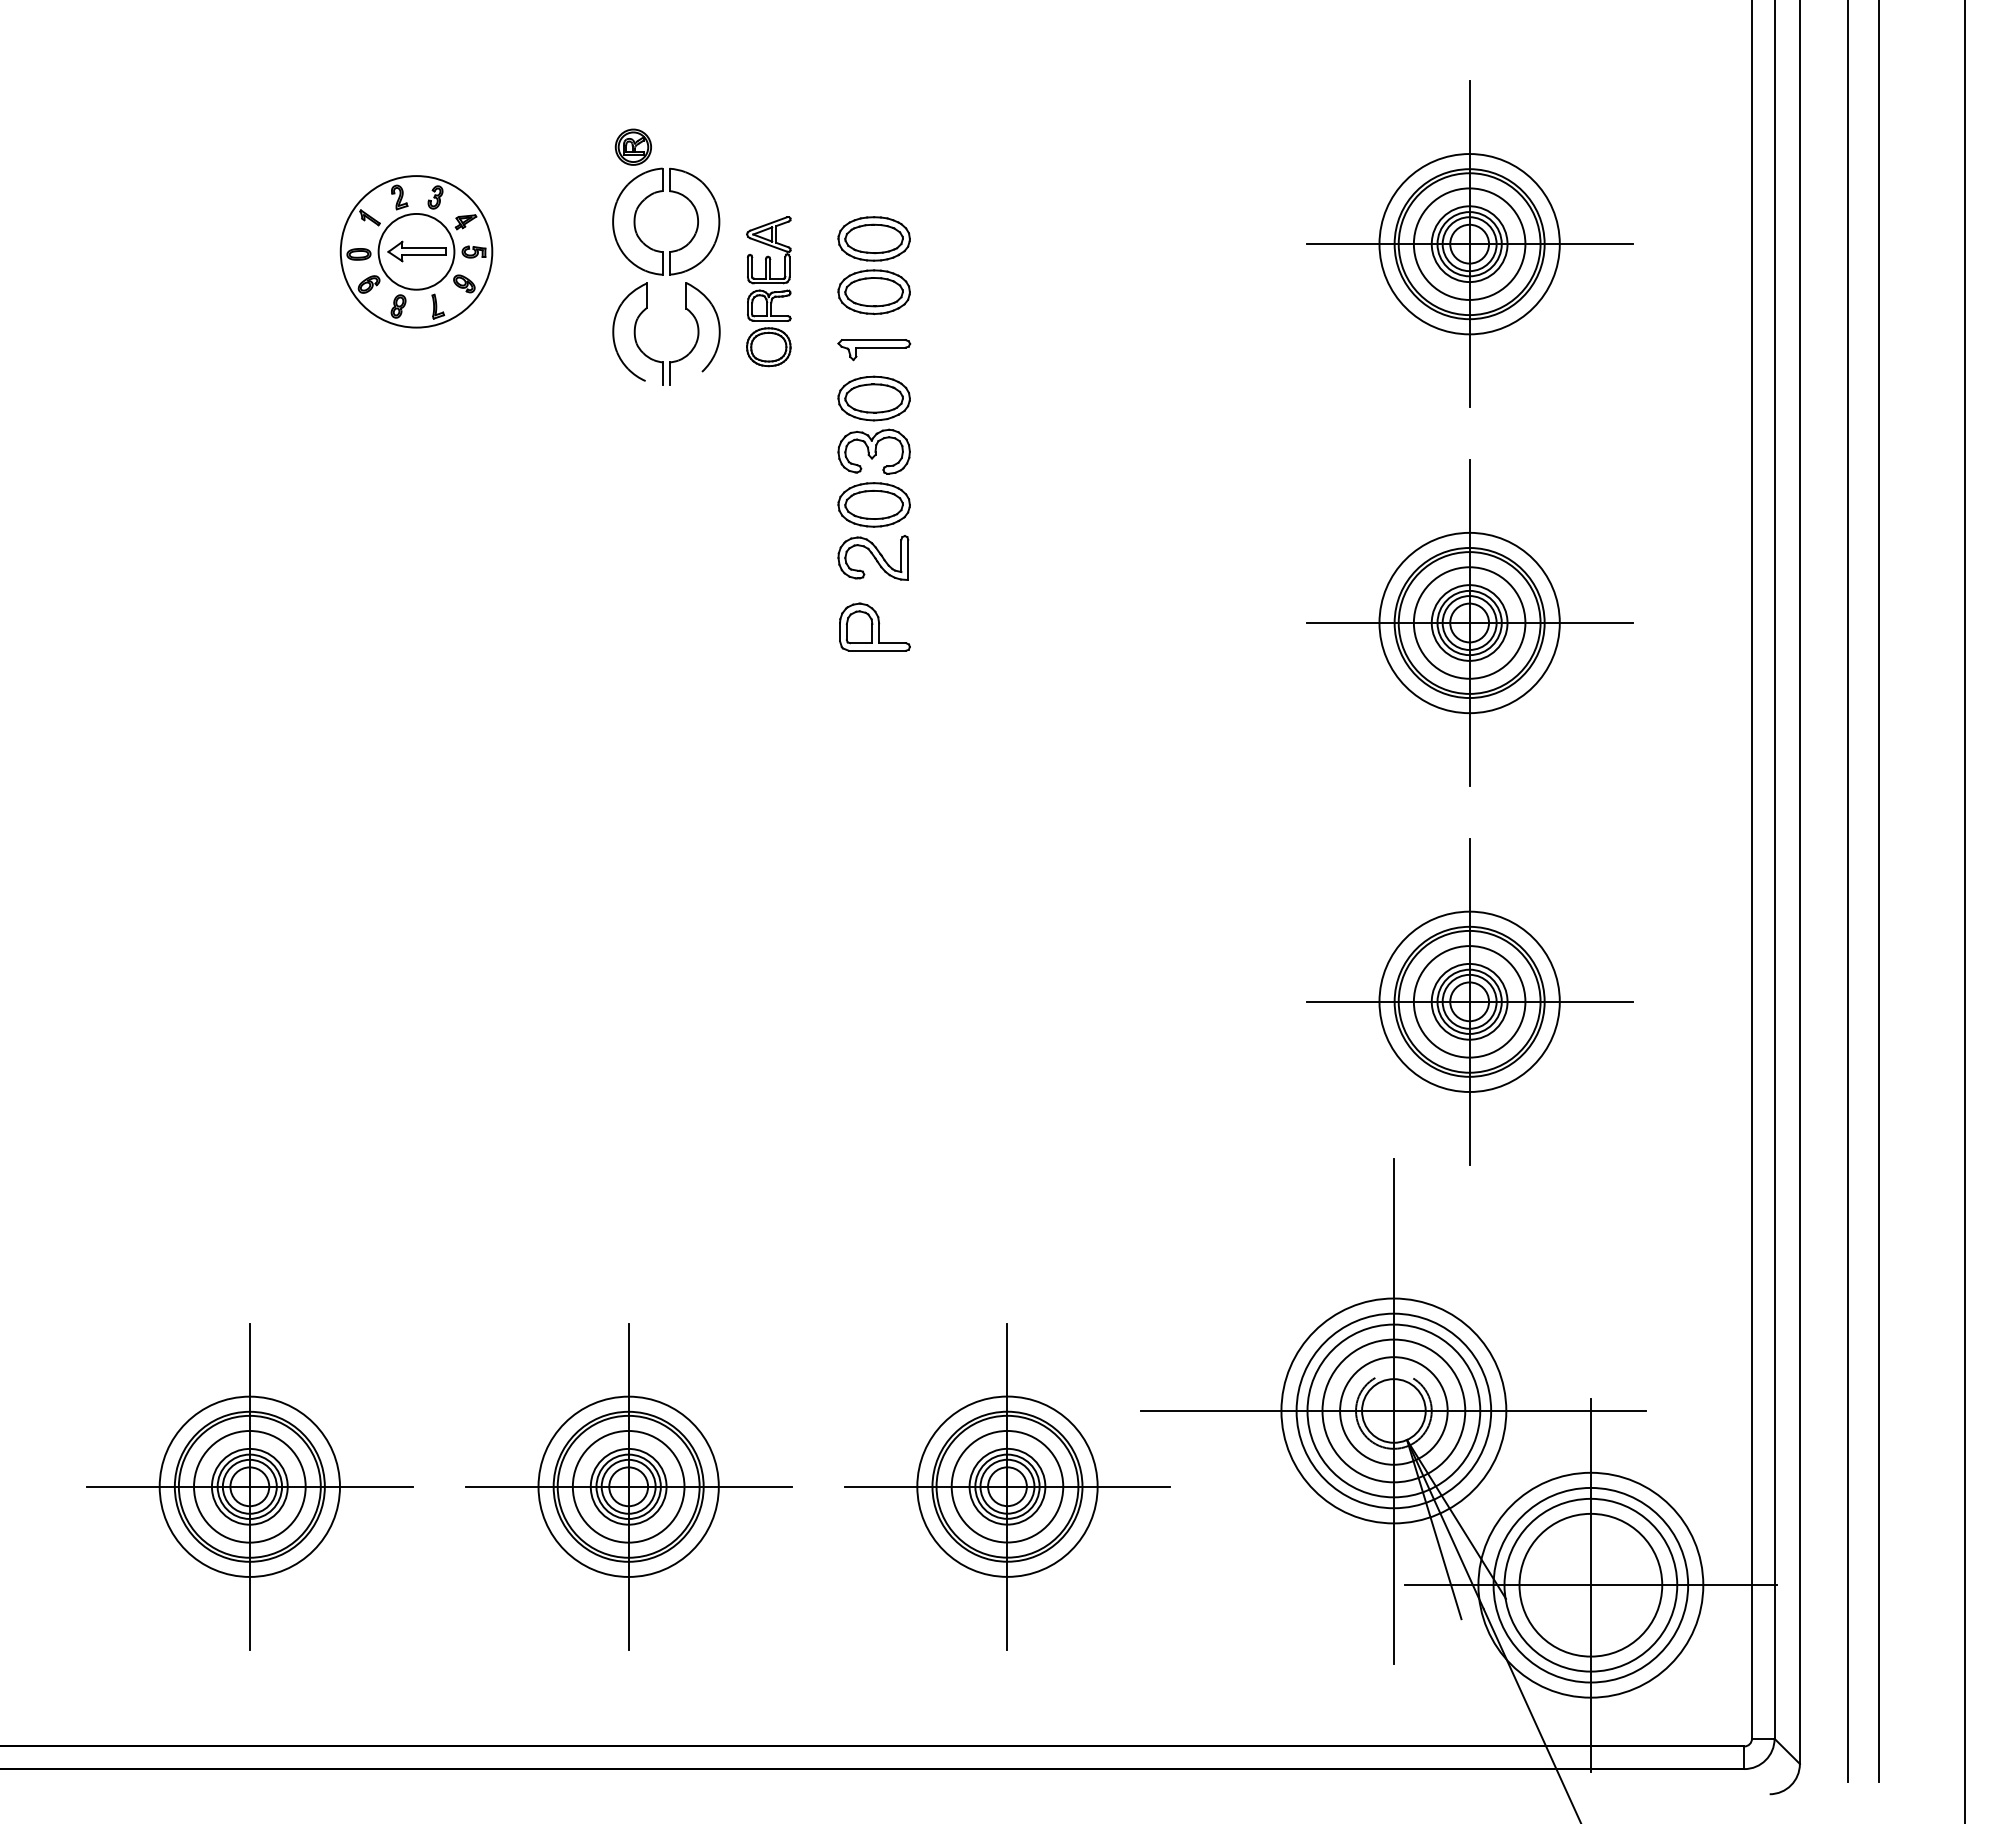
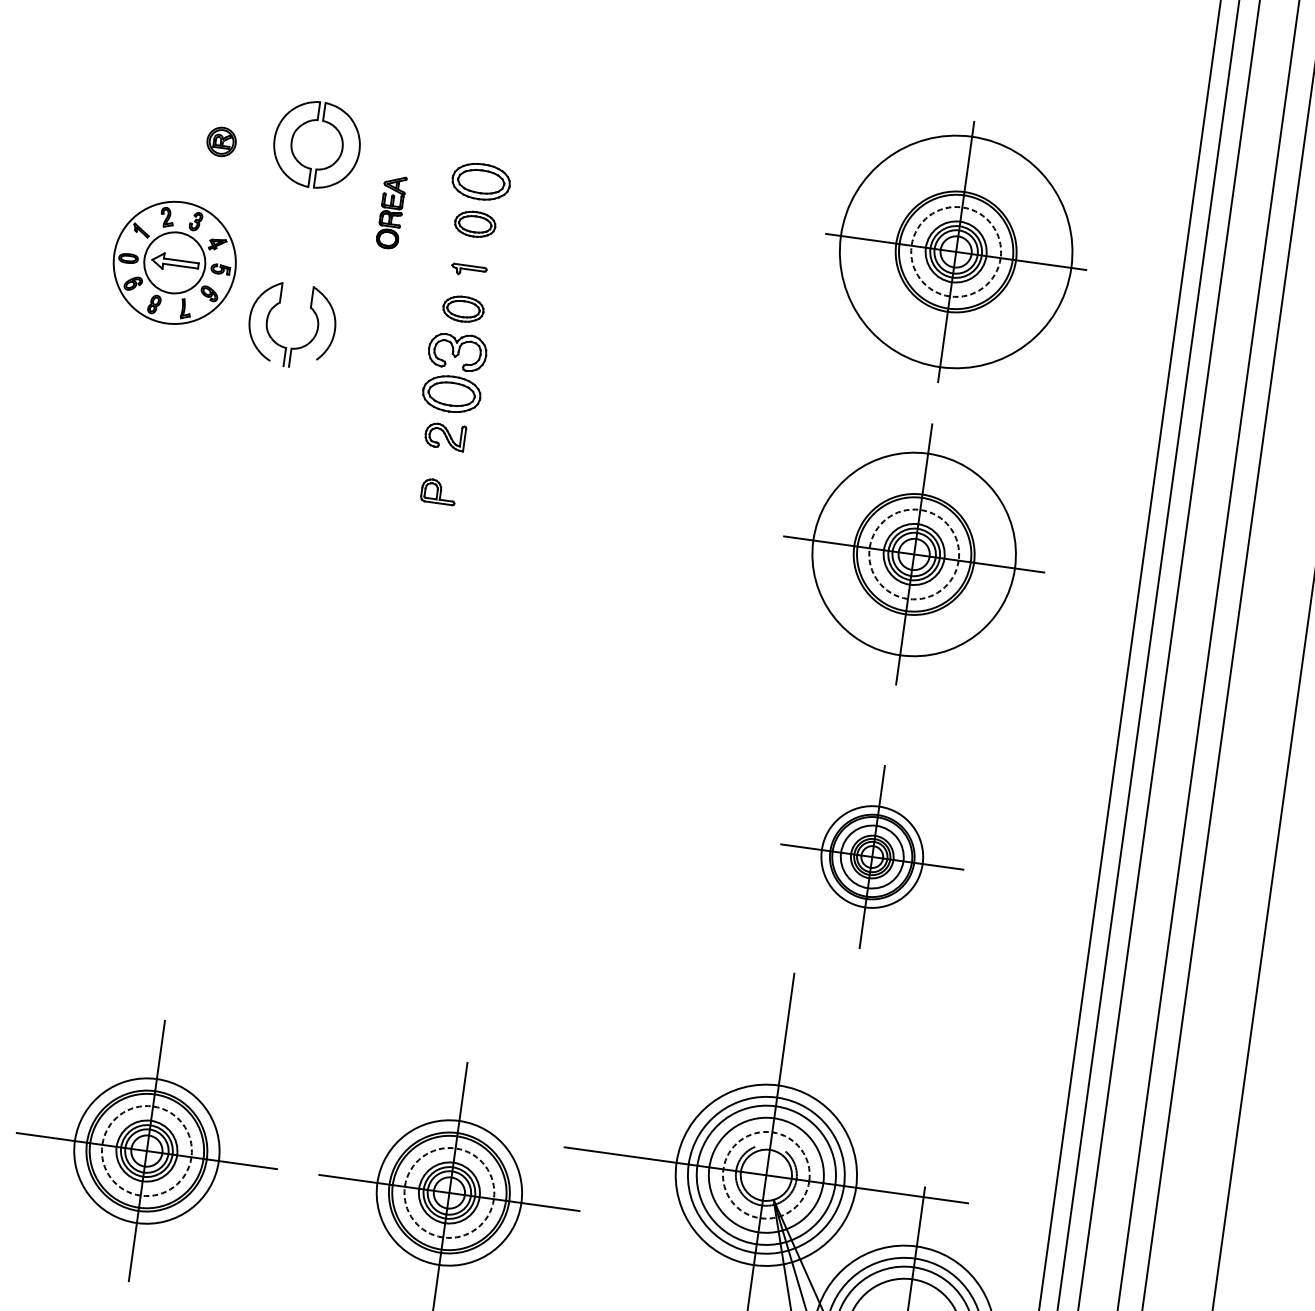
part: (632, 146) -> (220, 141), moved
circle: (1469, 243) -> (956, 251), solid -> dashed
circle: (1469, 244) -> (956, 252), size x1.6
part: (416, 251) -> (174, 262), moved
part: (768, 291) -> (391, 212), size x0.6
part: (873, 292) -> (474, 224), size x0.7
part: (874, 350) -> (469, 270), size x0.6
part: (659, 360) -> (283, 346), moved
part: (873, 398) -> (463, 309), size x0.7
part: (873, 557) -> (445, 436), size x0.7
circle: (1469, 622) -> (914, 554), size x1.4
circle: (1469, 622) -> (914, 554), solid -> dashed
part: (874, 626) -> (438, 491), size x0.6
part: (1469, 1001) -> (872, 856), size x0.7
circle: (1393, 1410) -> (766, 1174), solid -> dashed
circle: (628, 1486) -> (146, 1150), solid -> dashed
circle: (1007, 1486) -> (449, 1192), solid -> dashed

